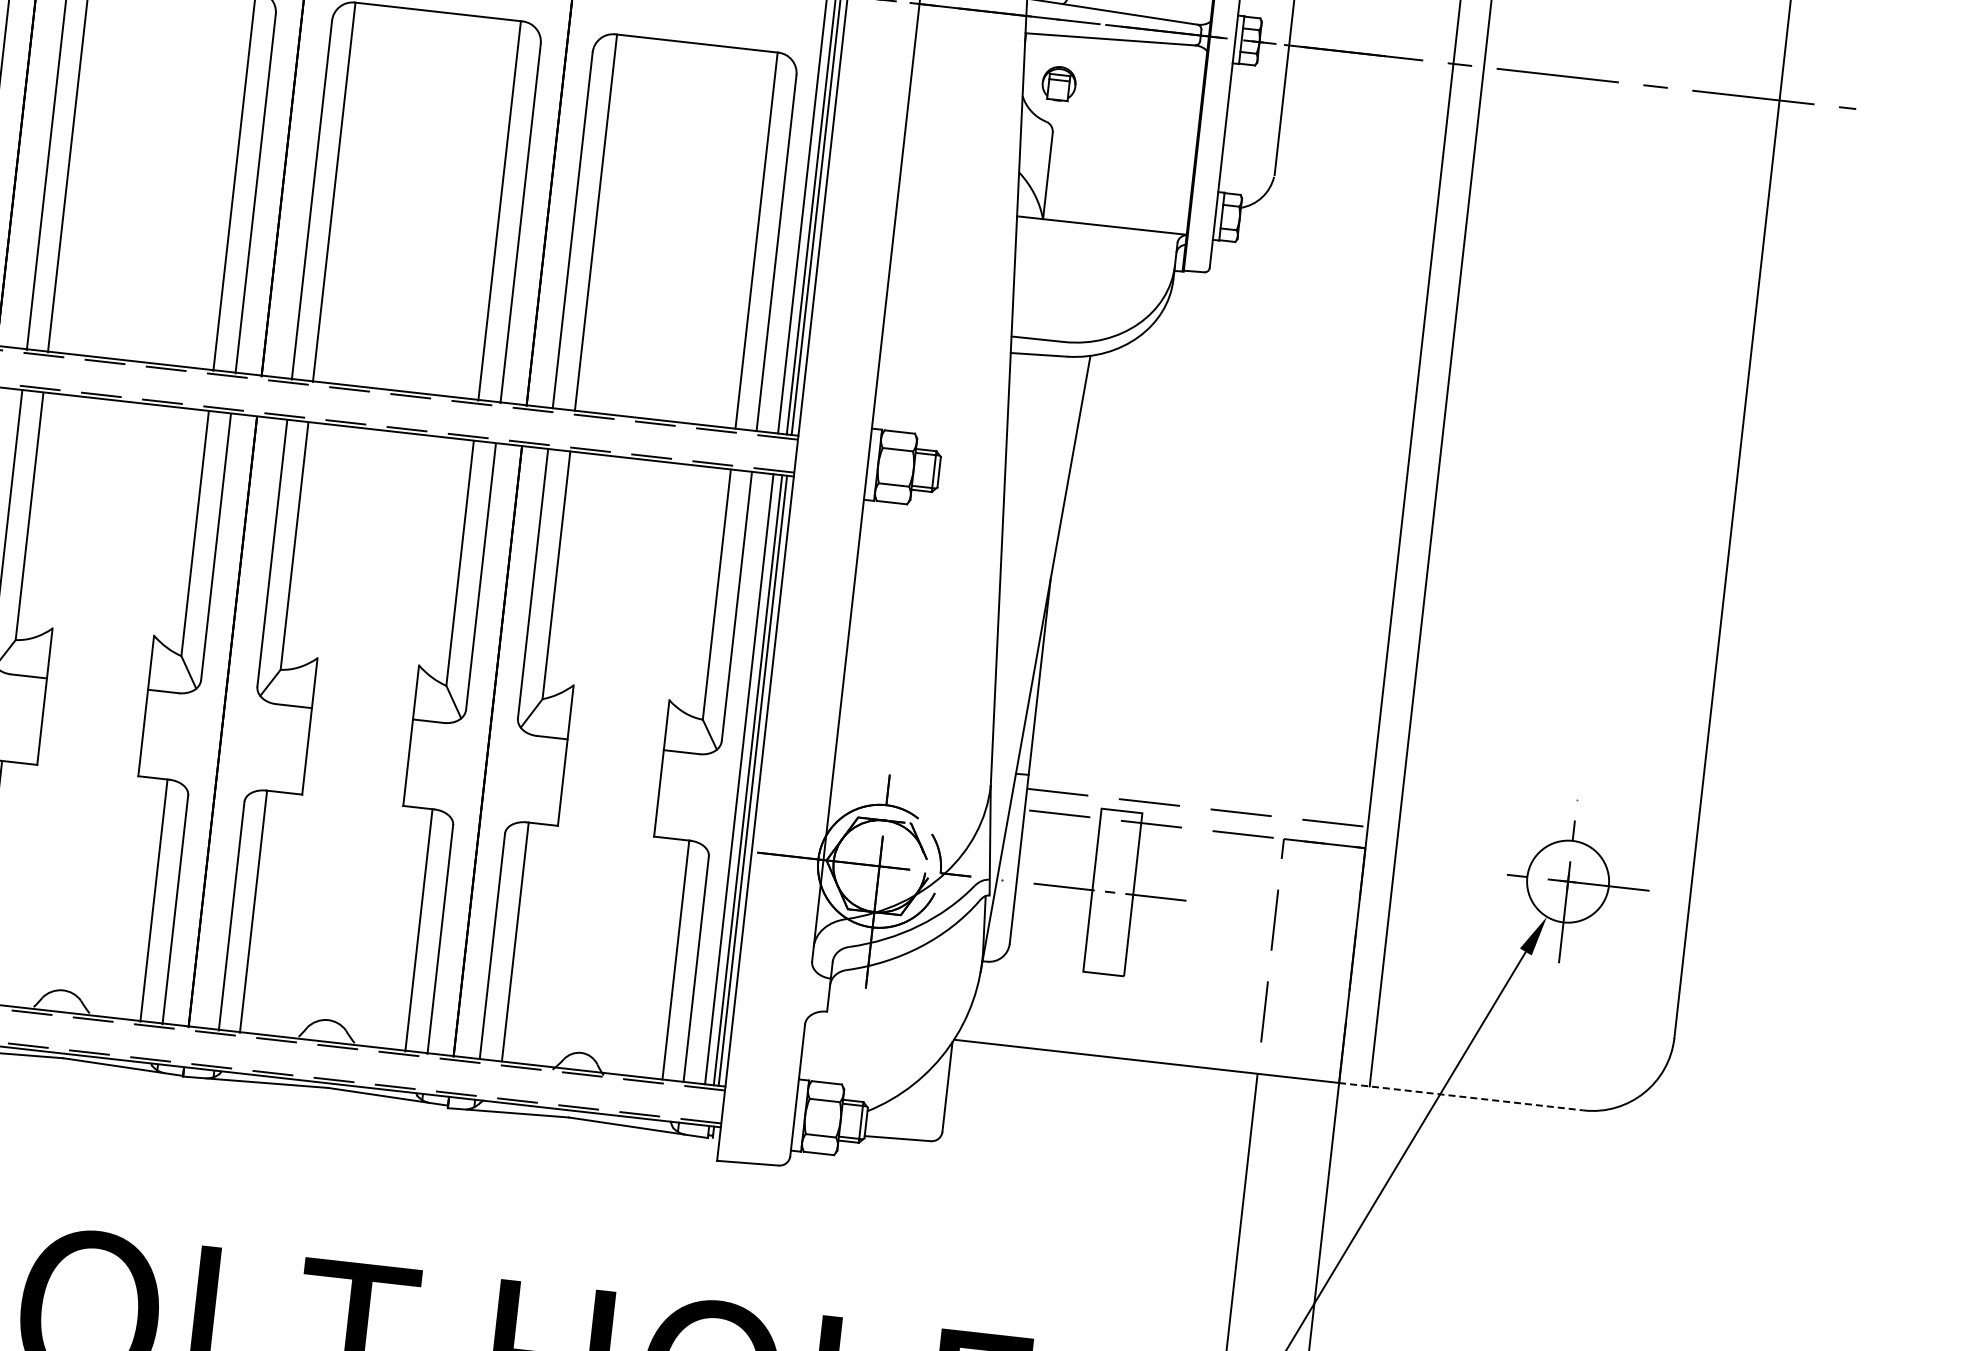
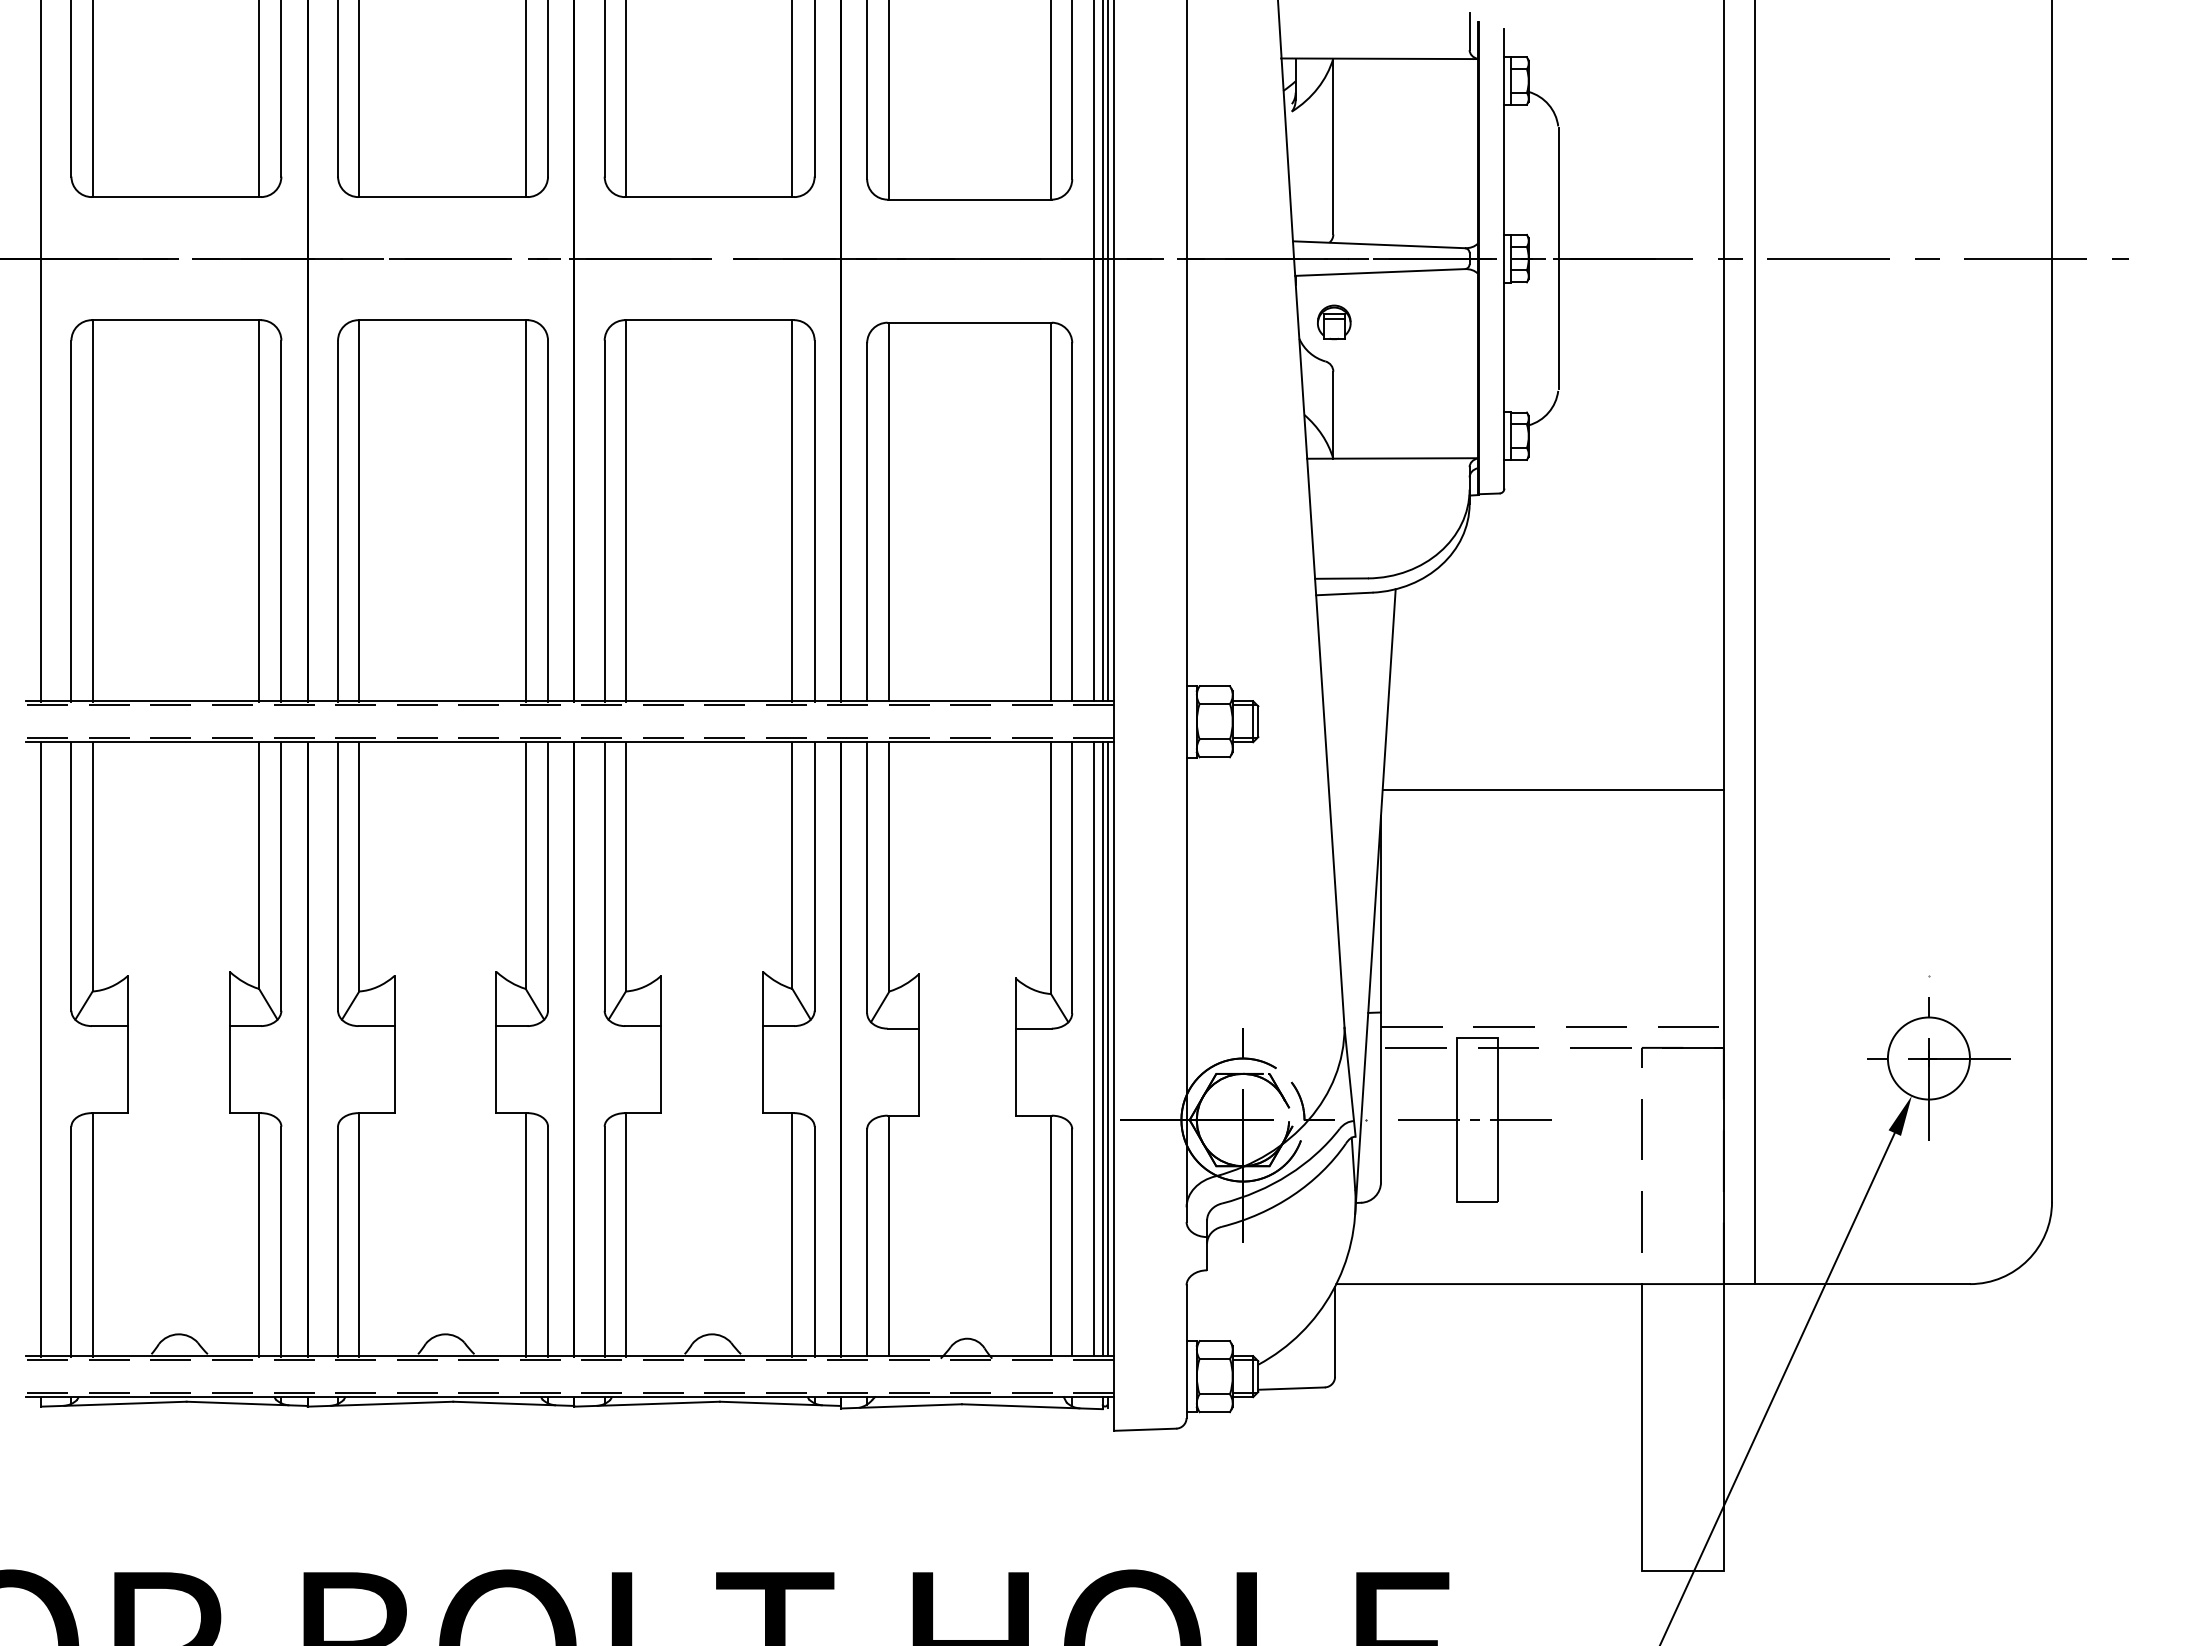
line: (1223, 573) -> (1552, 790), added
line: (1461, 1097) -> (1847, 1284), dashed -> solid

